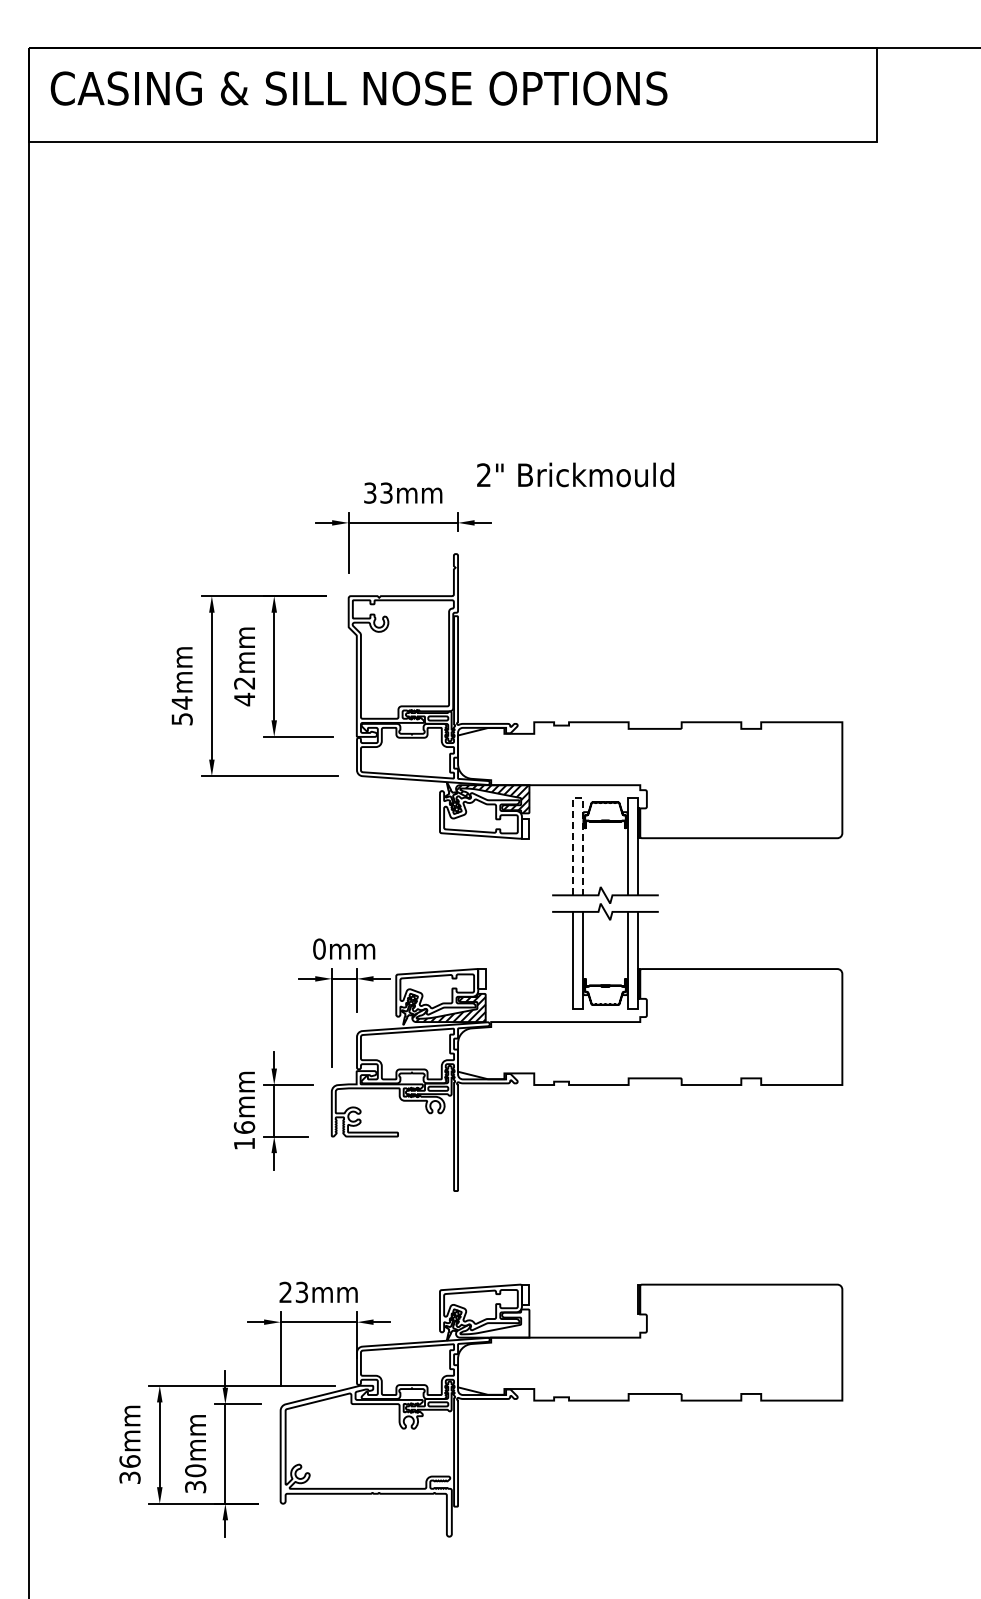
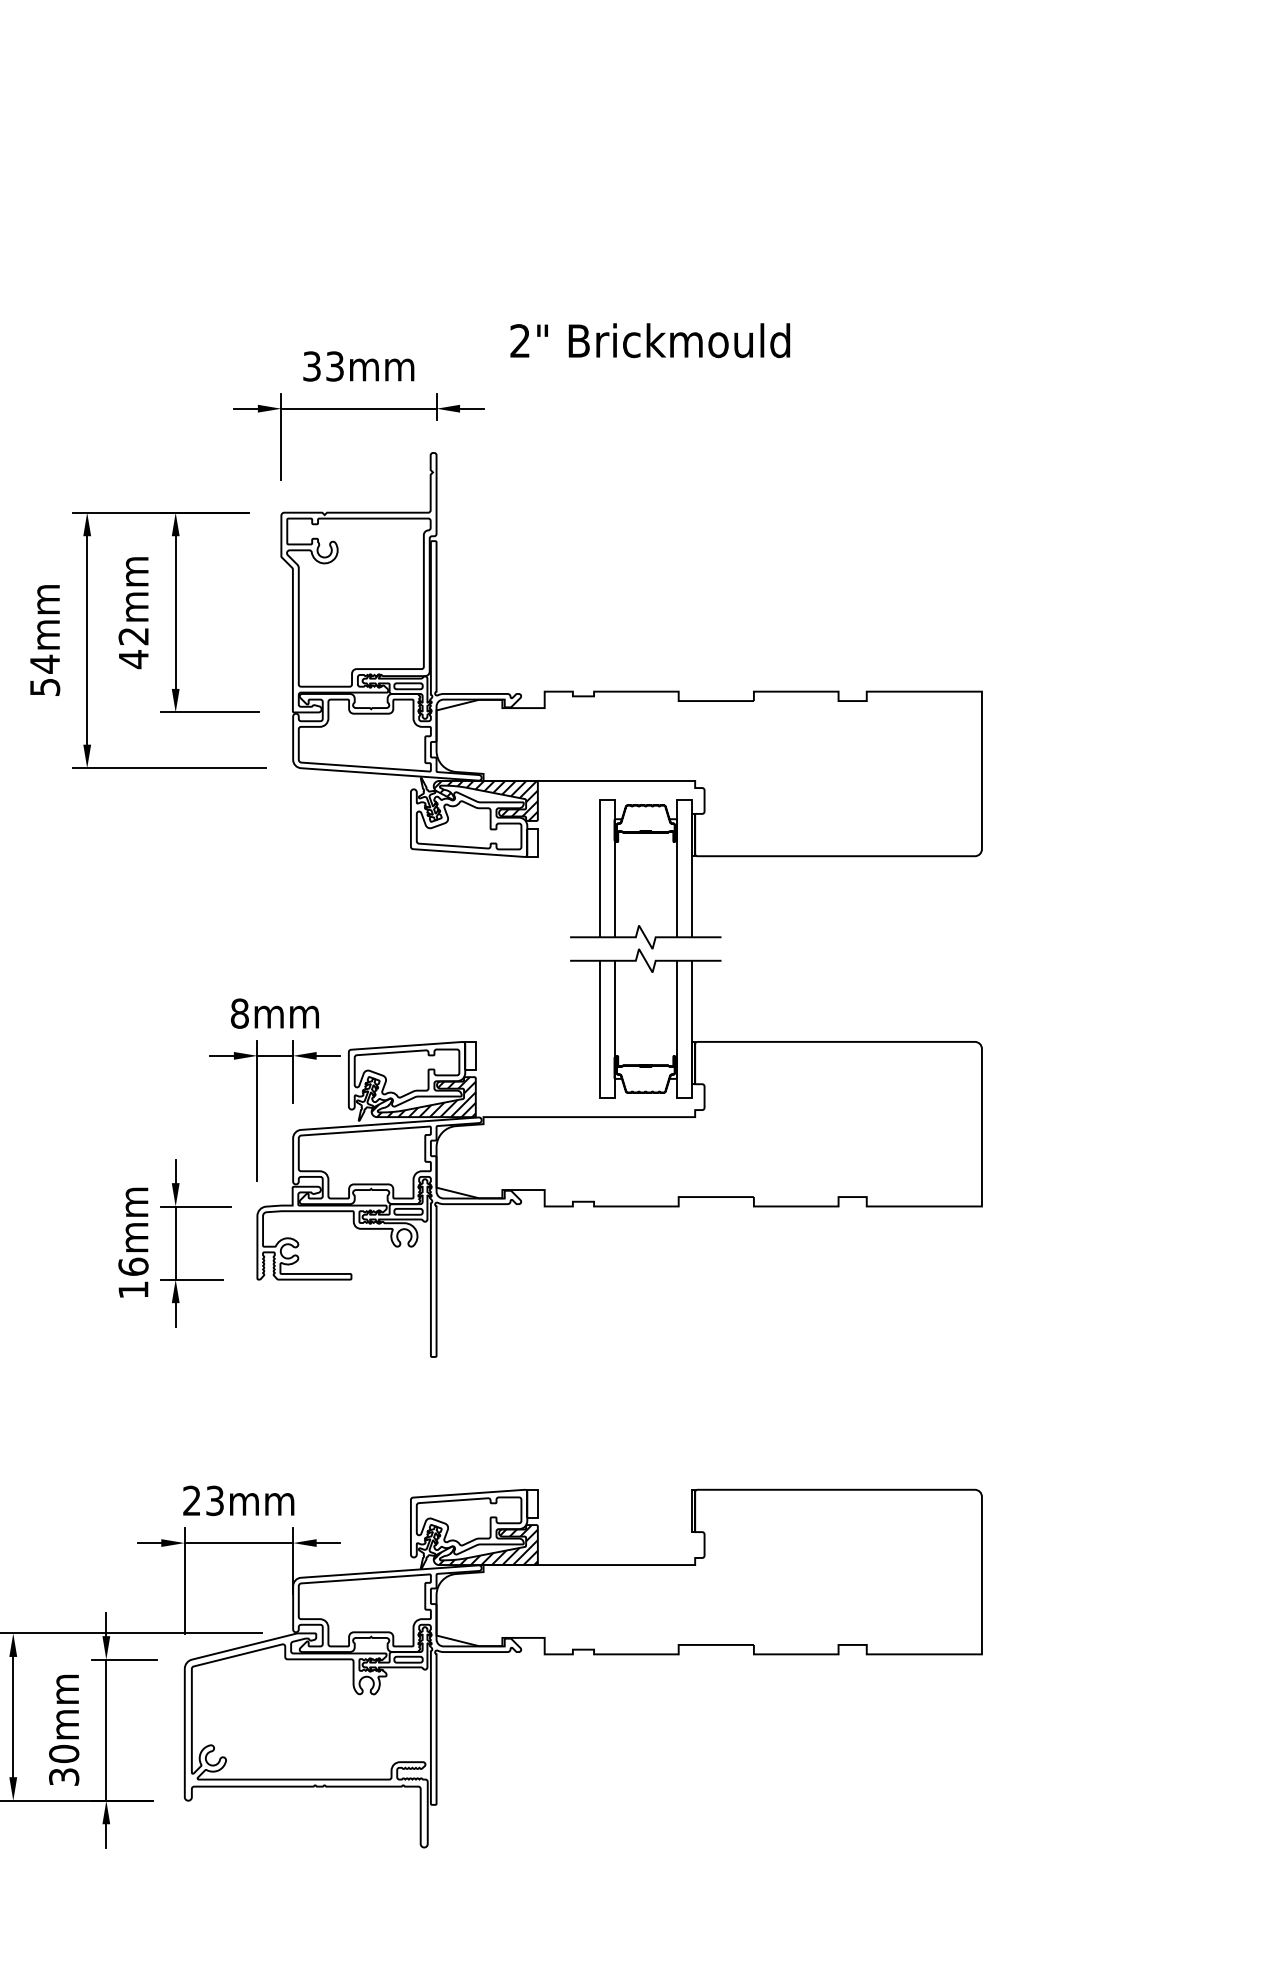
text: (575, 474) -> (650, 340), moved
line: (578, 798) -> (607, 799), dashed -> solid
text: (319, 948) -> (239, 1012), 0mm -> 8mm
hatch: (492, 1323) -> (485, 1544), added

